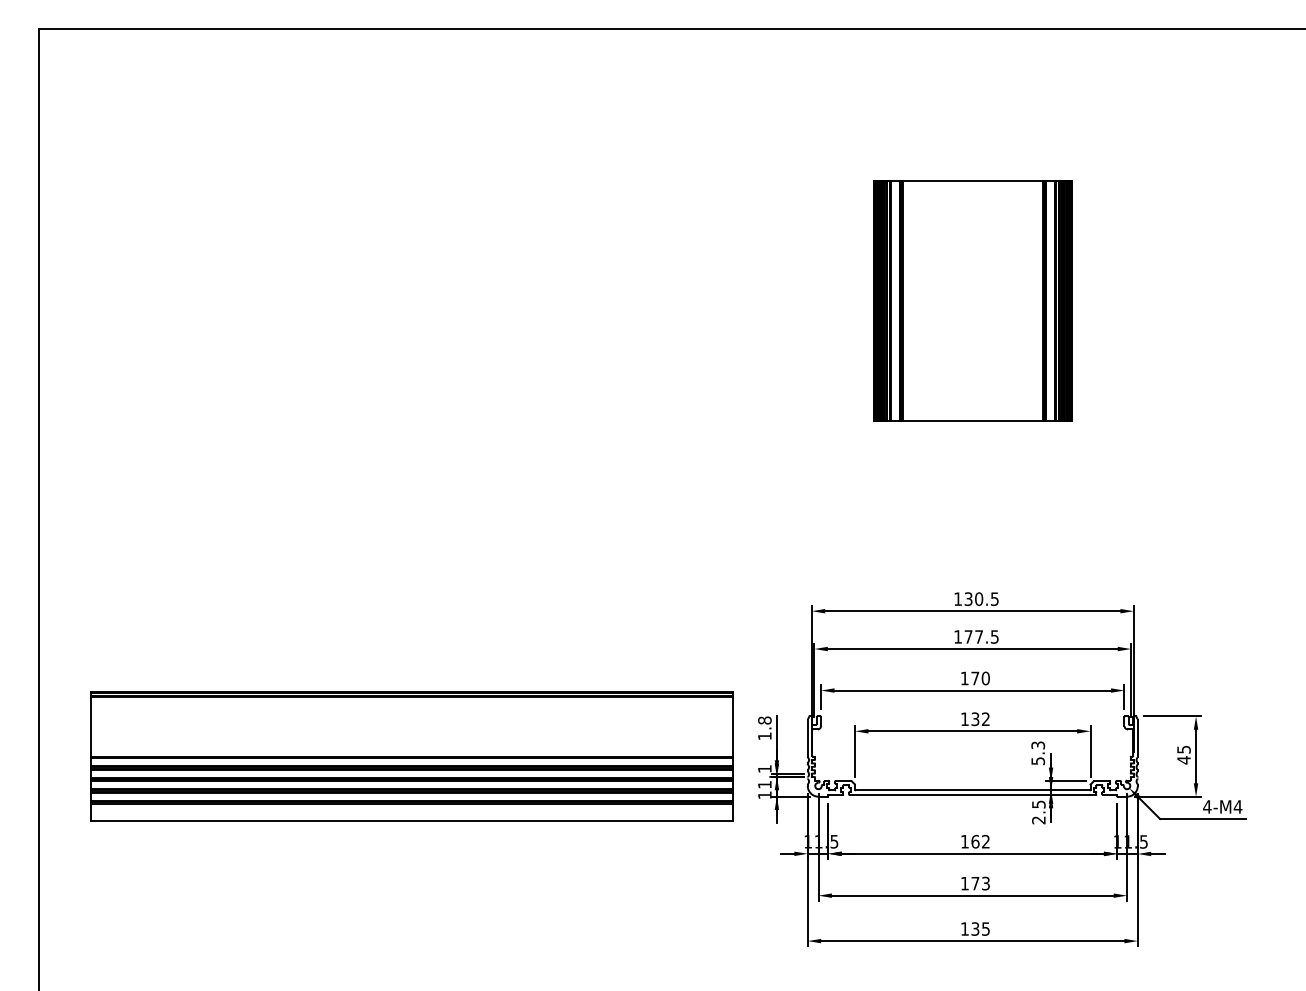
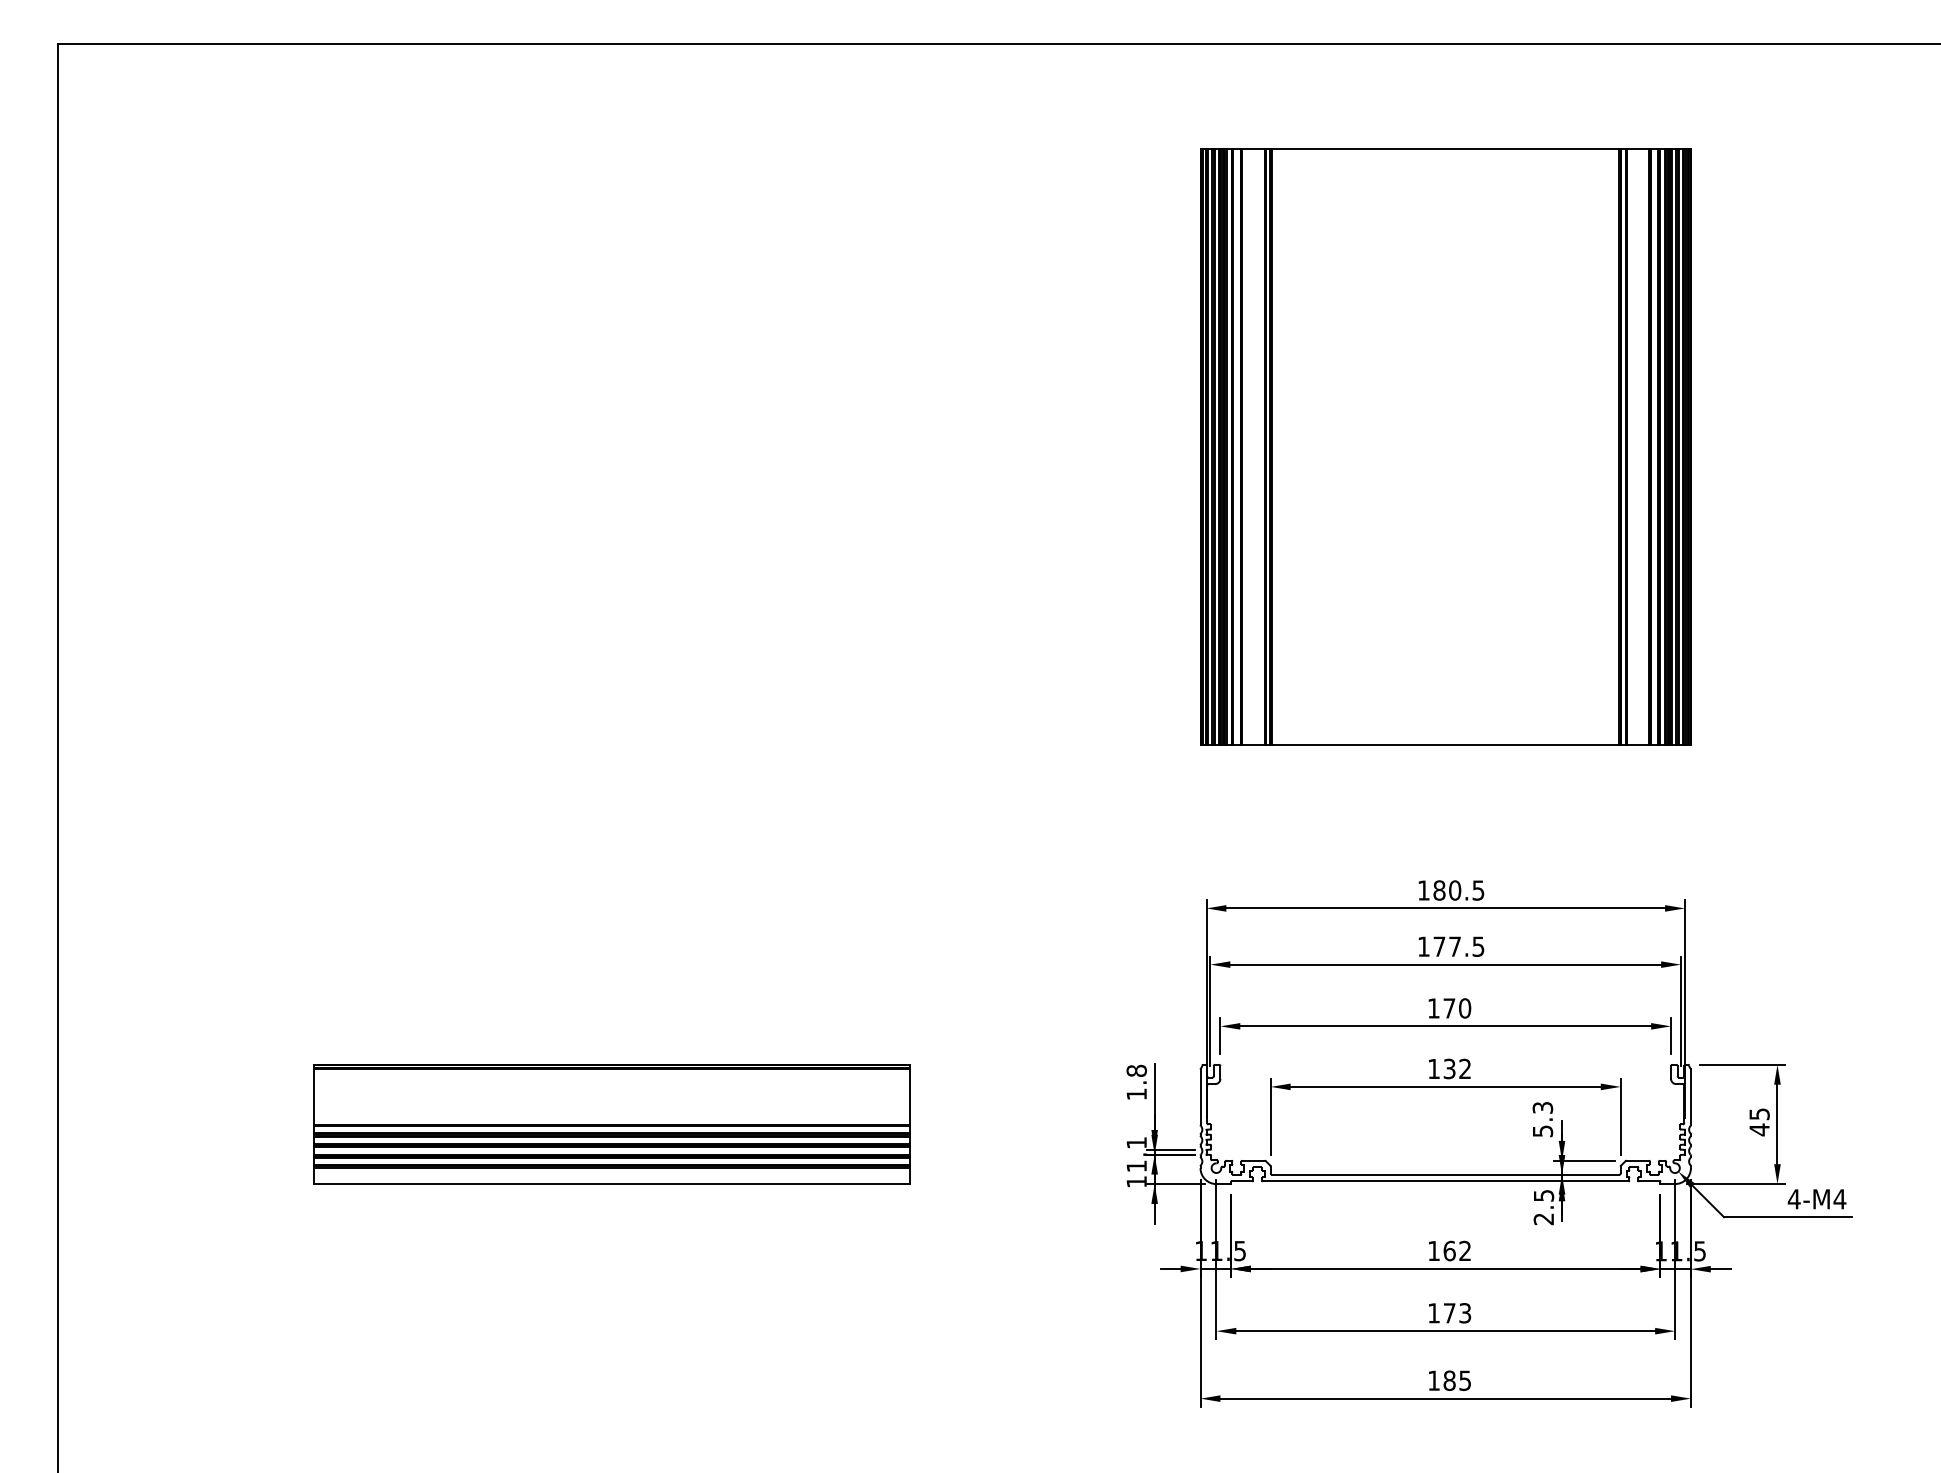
part: (972, 300) -> (1445, 446), size x1.67
text: (968, 598) -> (1439, 889), 130.5 -> 180.5
part: (411, 756) -> (611, 1124), size x0.62
text: (975, 928) -> (1449, 1379), 135 -> 185

